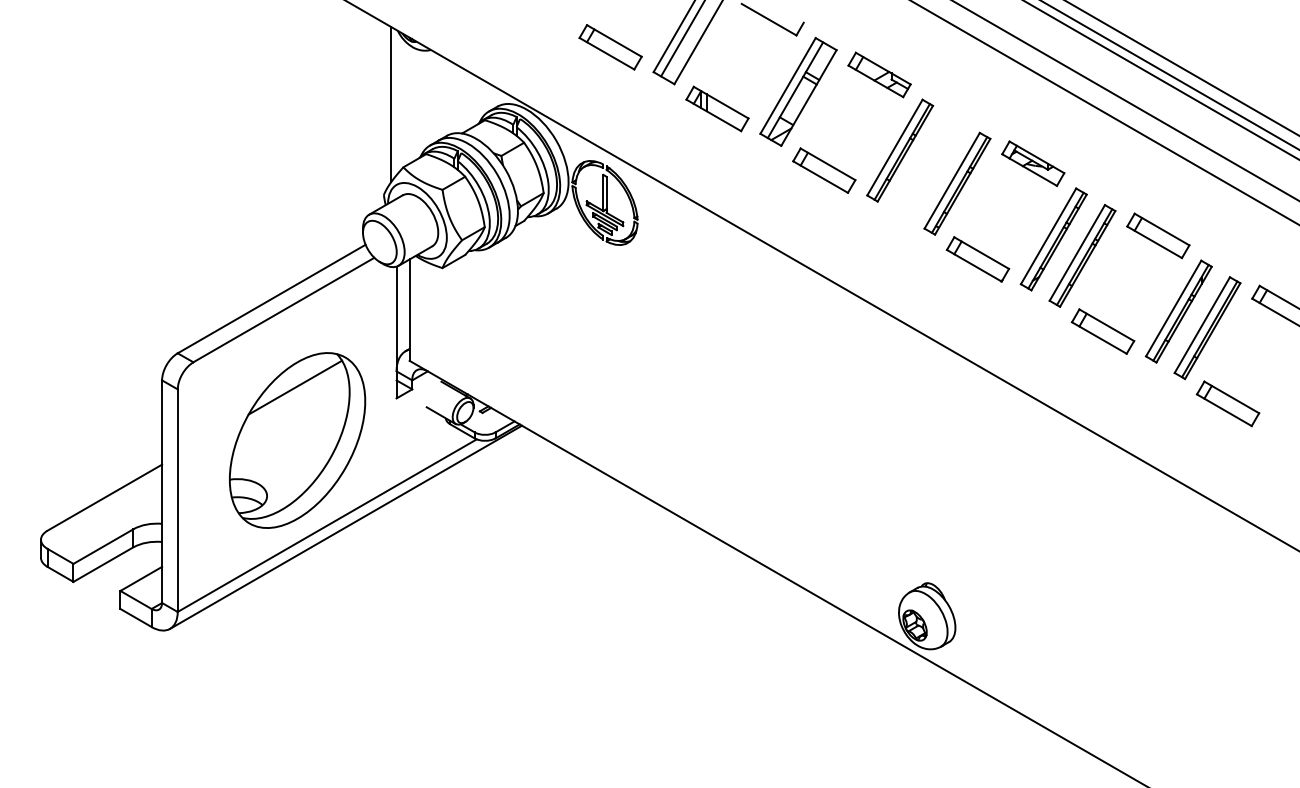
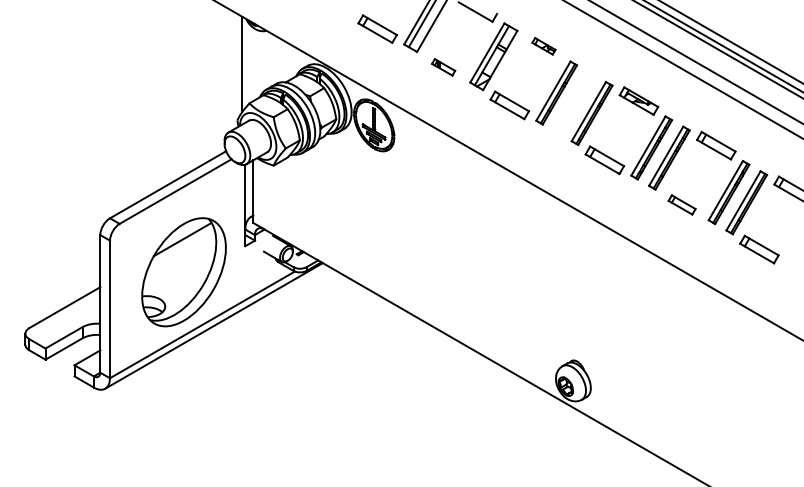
part: (878, 75) -> (543, 46), size x0.6
part: (717, 109) -> (443, 67), size x0.6
part: (1102, 330) -> (681, 204), size x0.7

